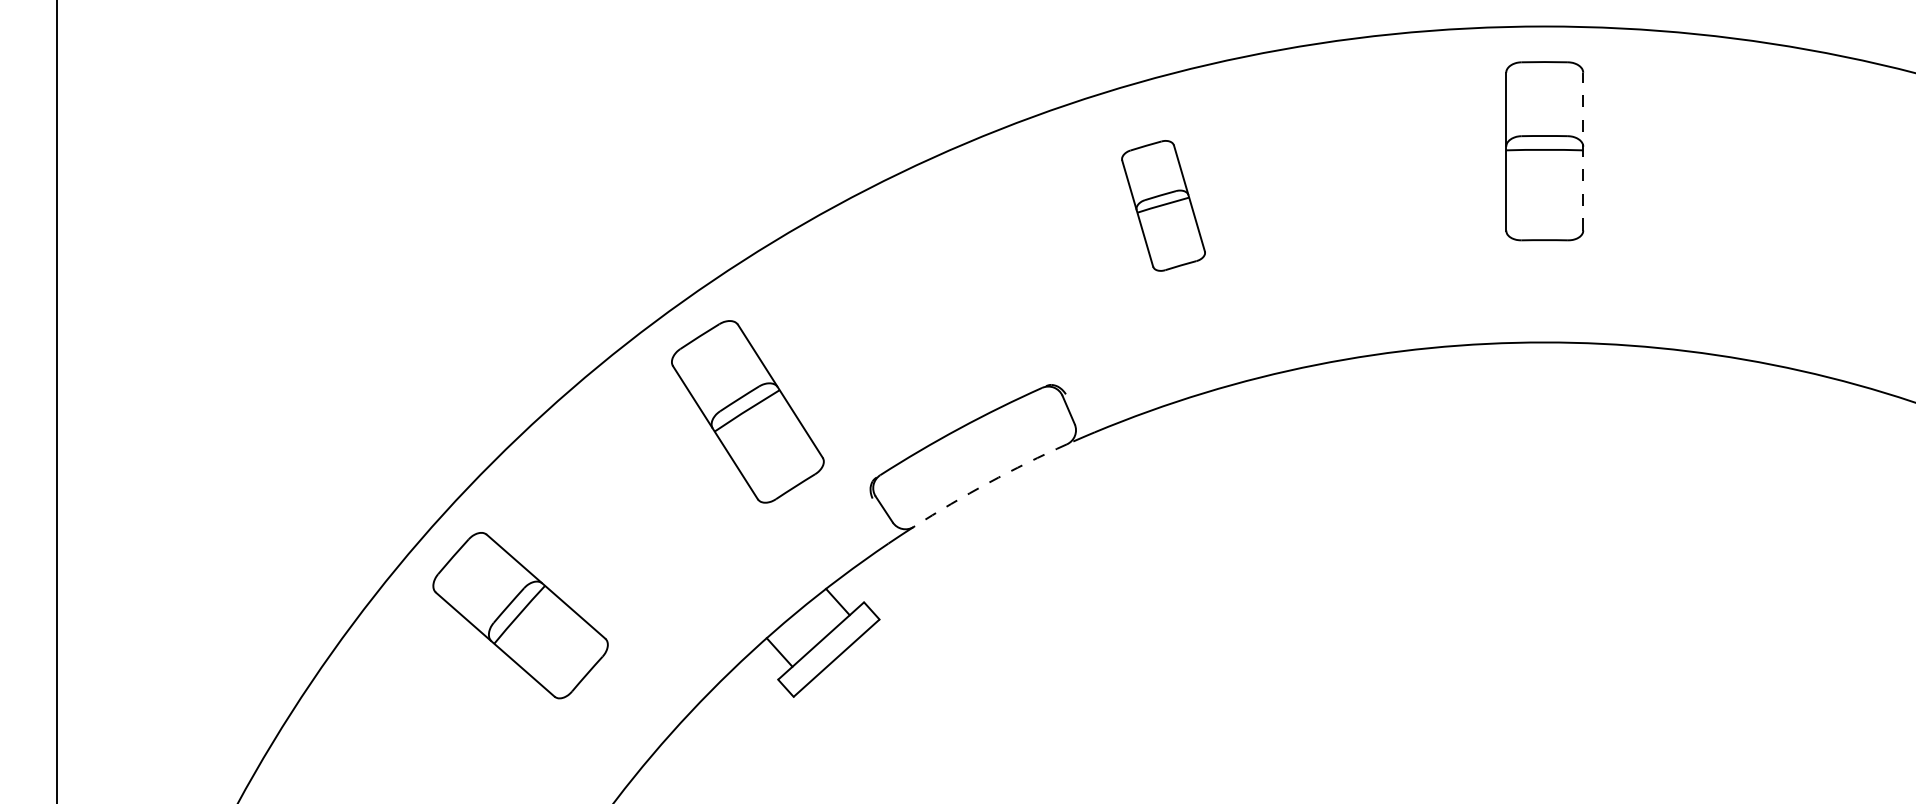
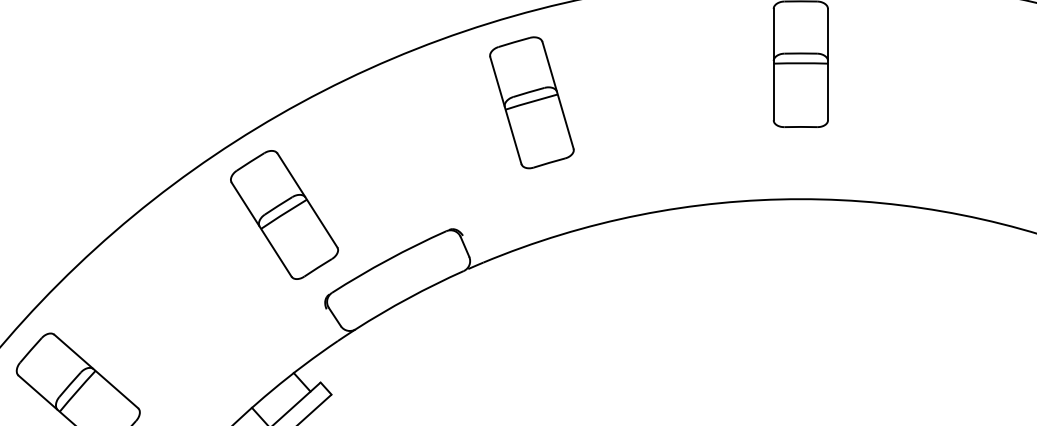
line: (1583, 151) -> (828, 64), dashed -> solid
part: (1163, 205) -> (531, 102), size x1.43
part: (747, 411) -> (284, 214), moved
arc: (988, 482) -> (408, 297), dashed -> solid

